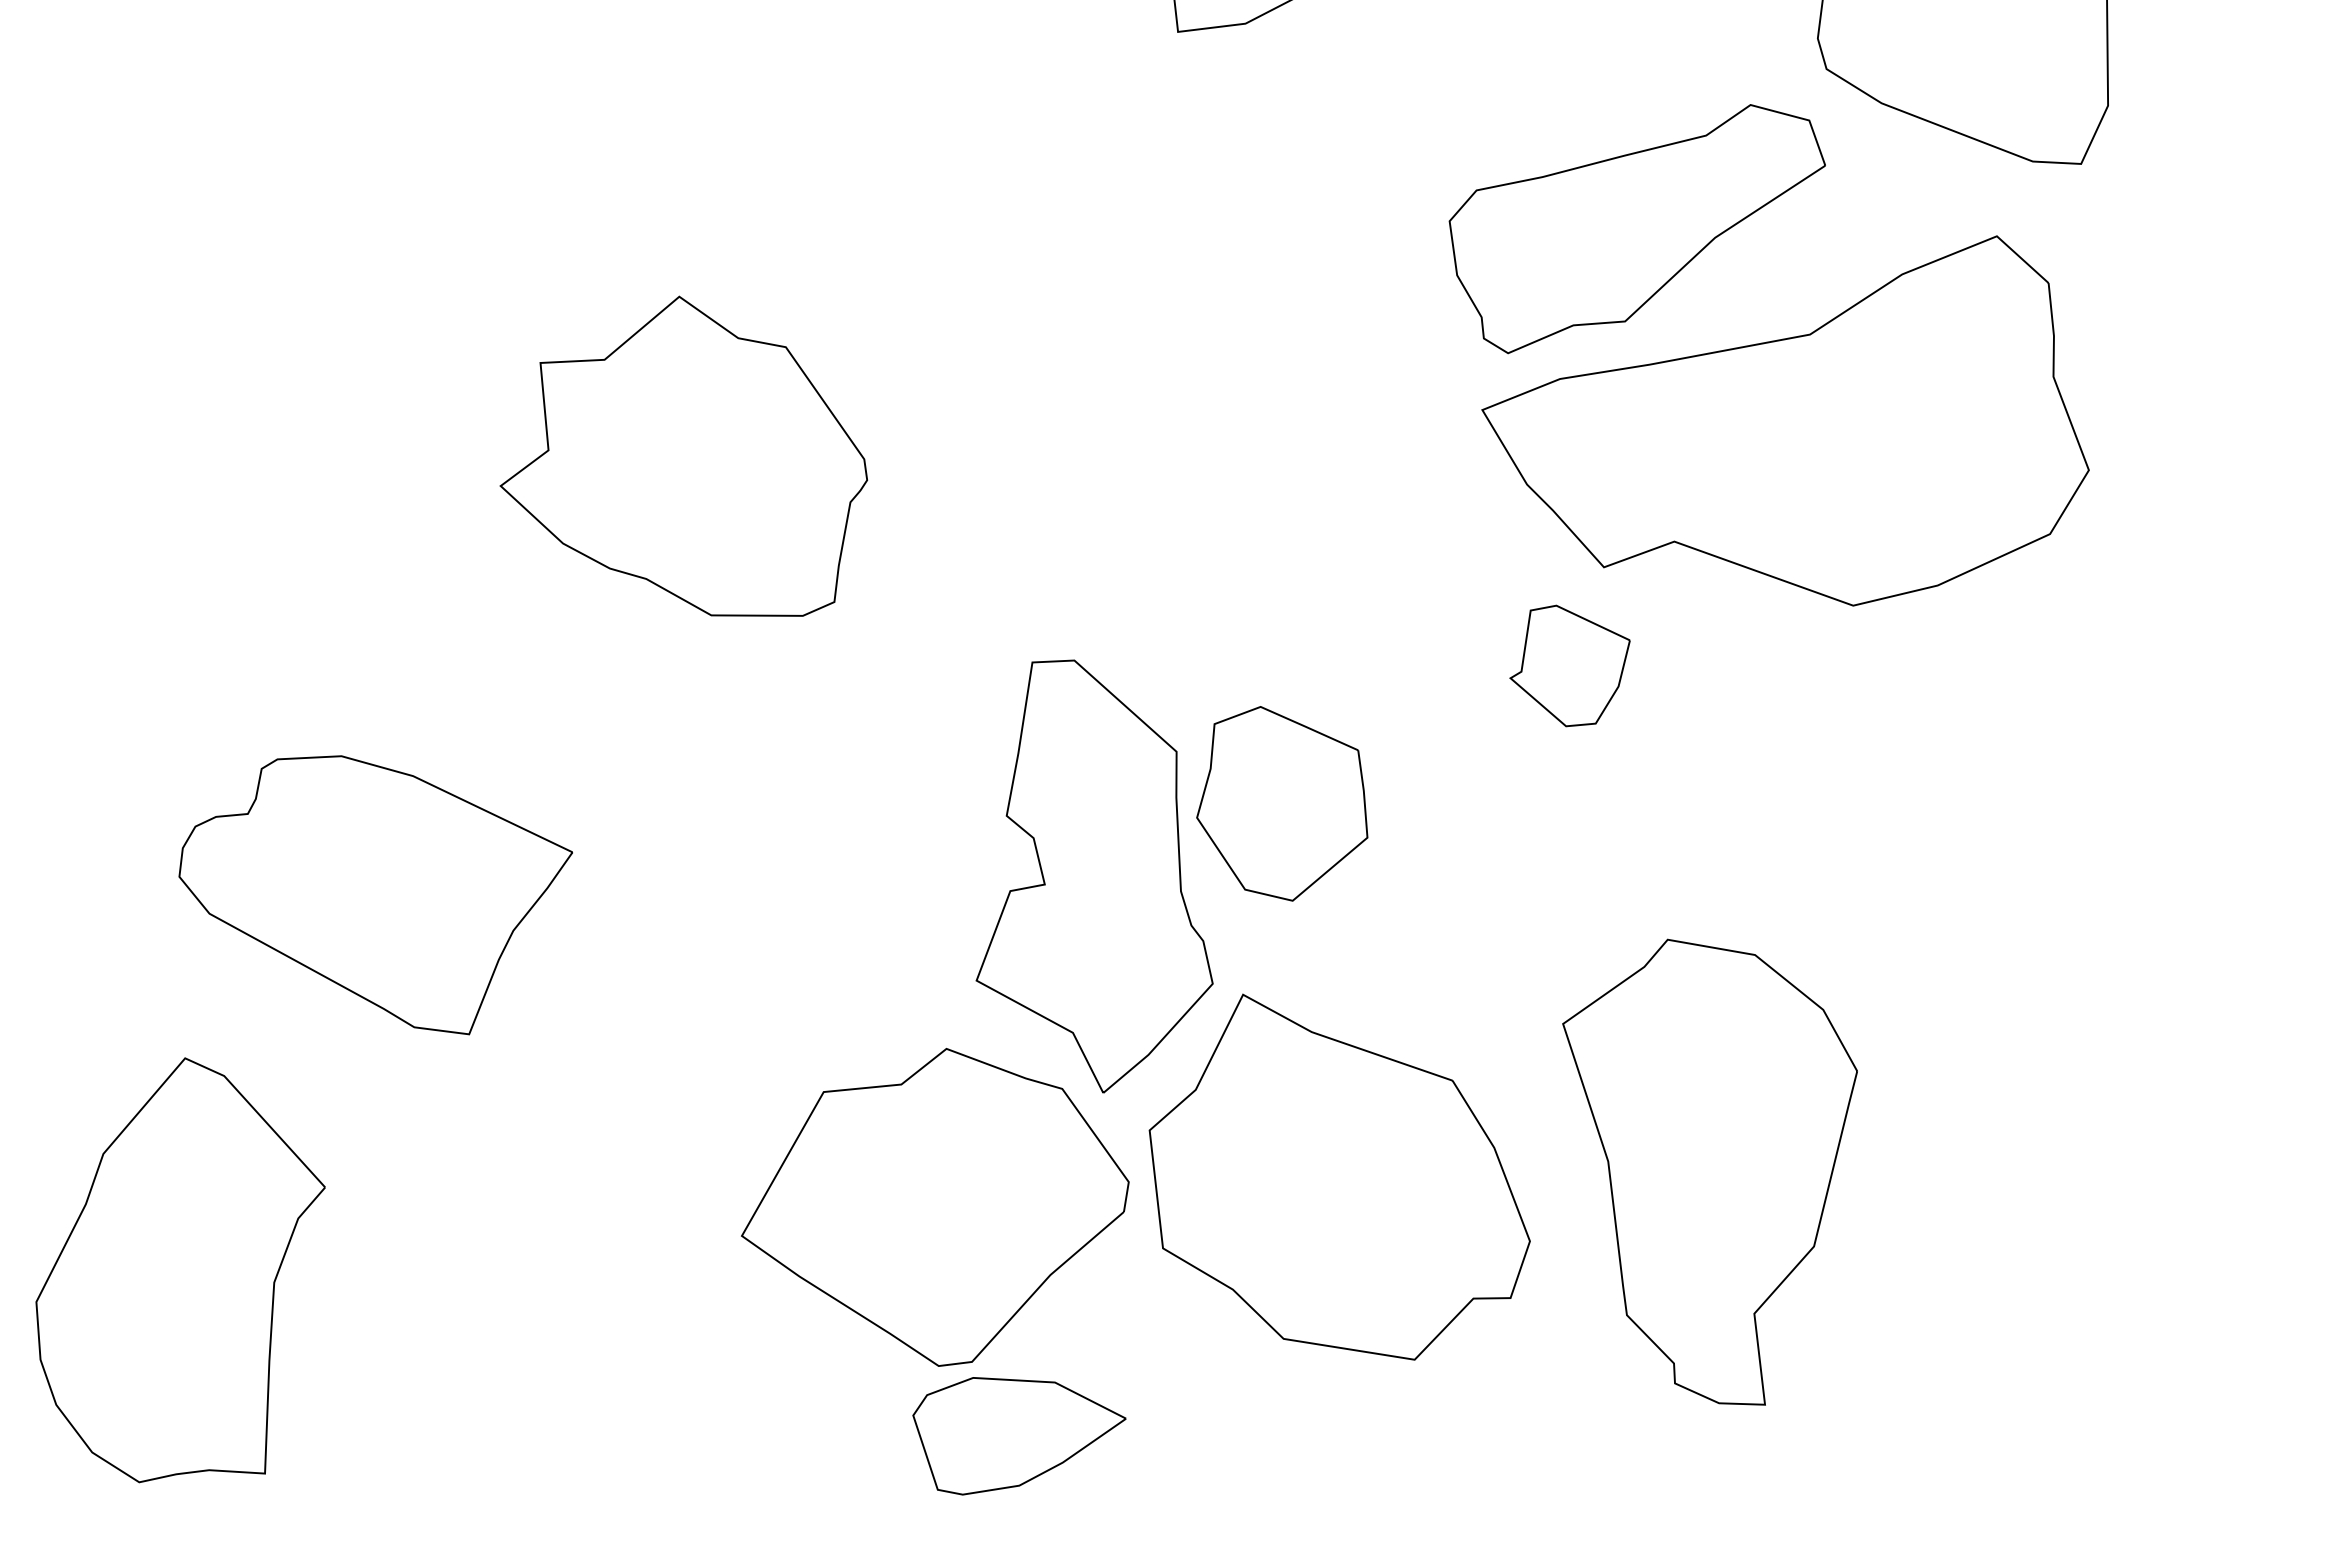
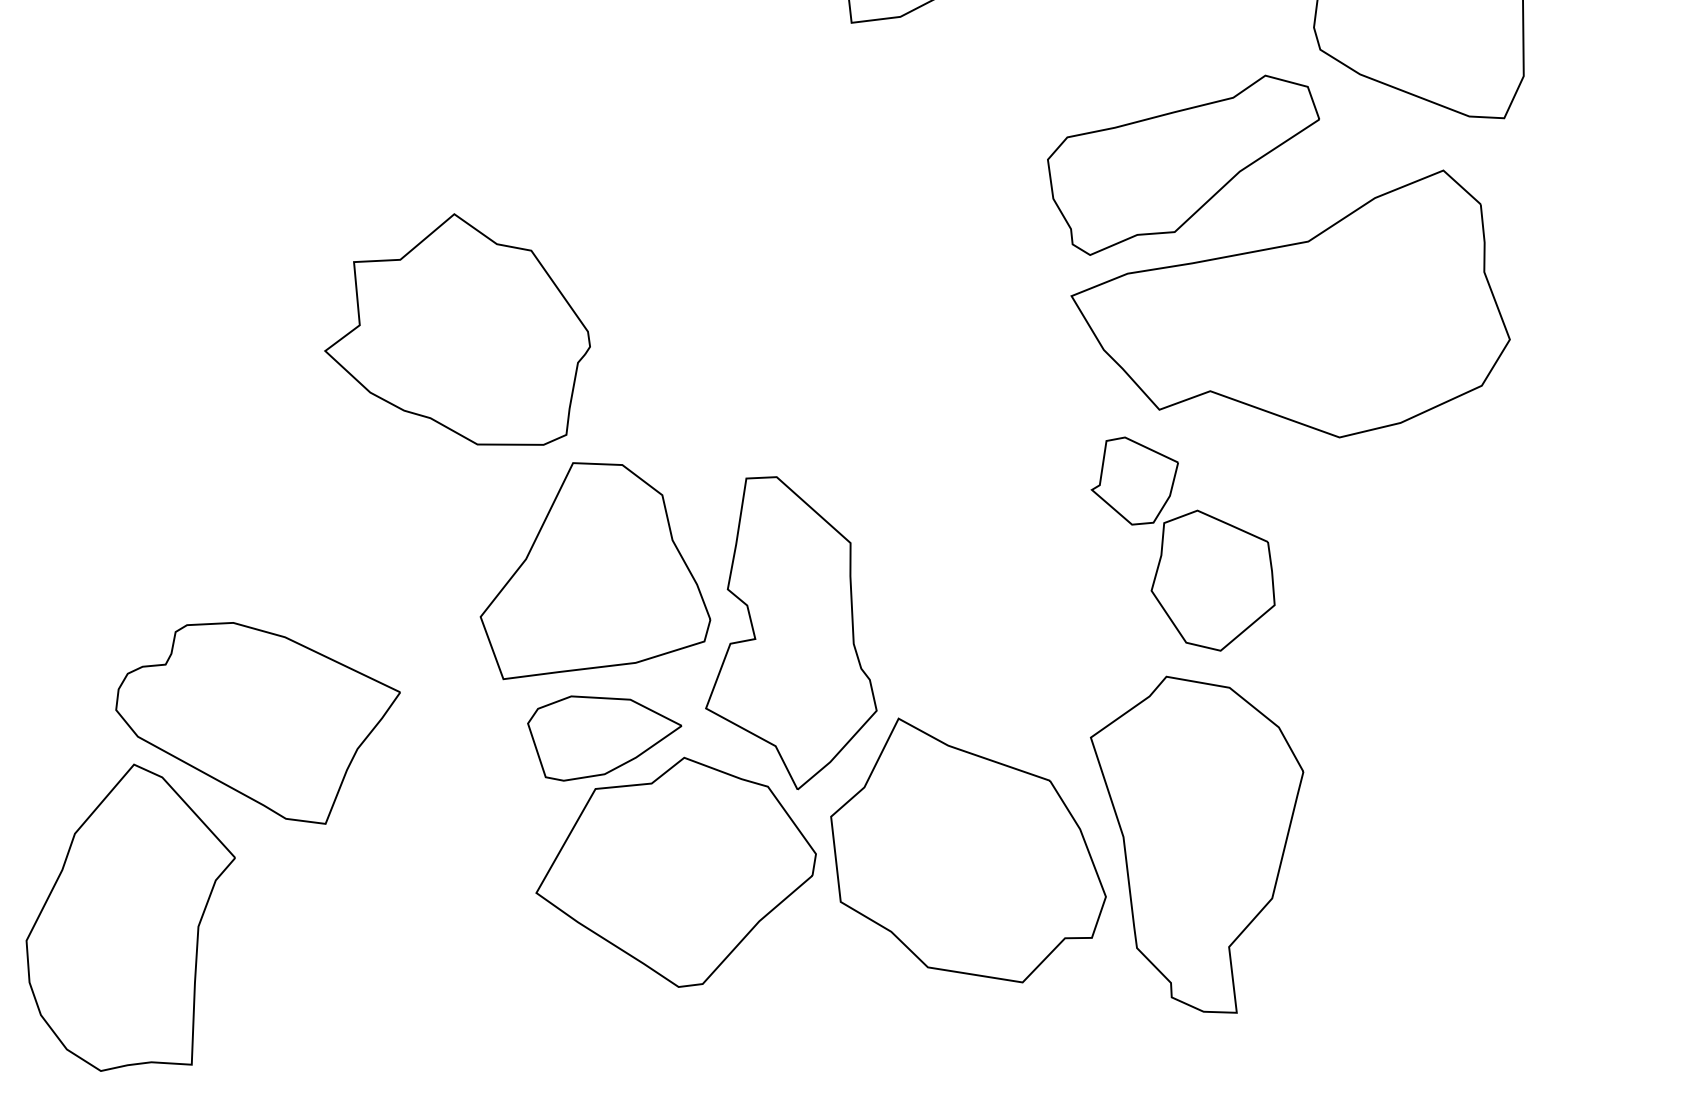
part: (683, 455) -> (457, 328), moved
part: (823, 790) -> (595, 571), added
part: (1282, 803) -> (1213, 580), moved
part: (375, 895) -> (257, 723), moved
part: (1709, 1171) -> (1196, 844), moved
part: (1019, 1436) -> (604, 738), moved

